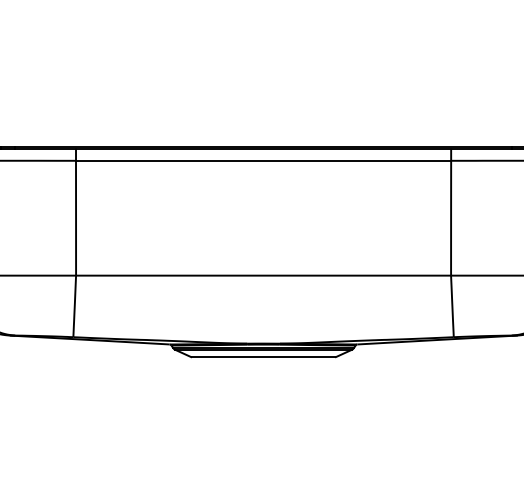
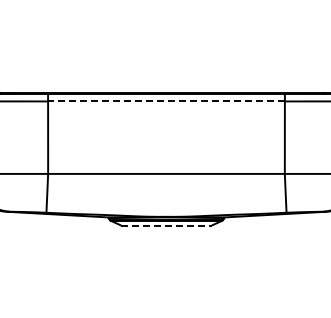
line: (263, 160) -> (166, 101), solid -> dashed
line: (263, 357) -> (166, 225), solid -> dashed

